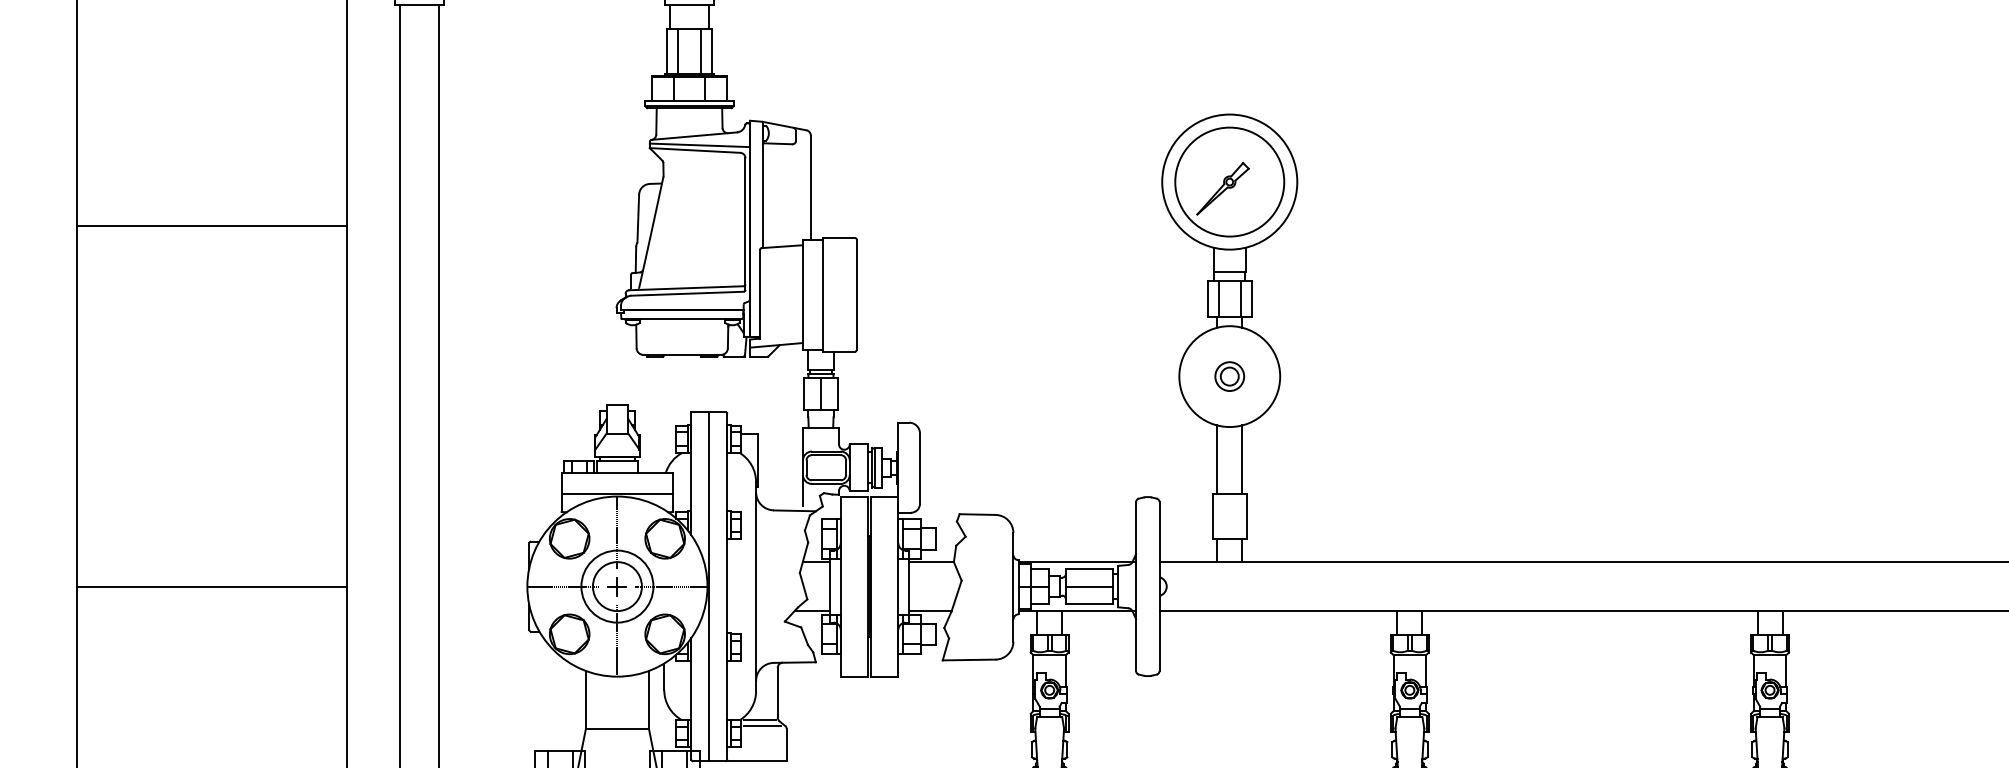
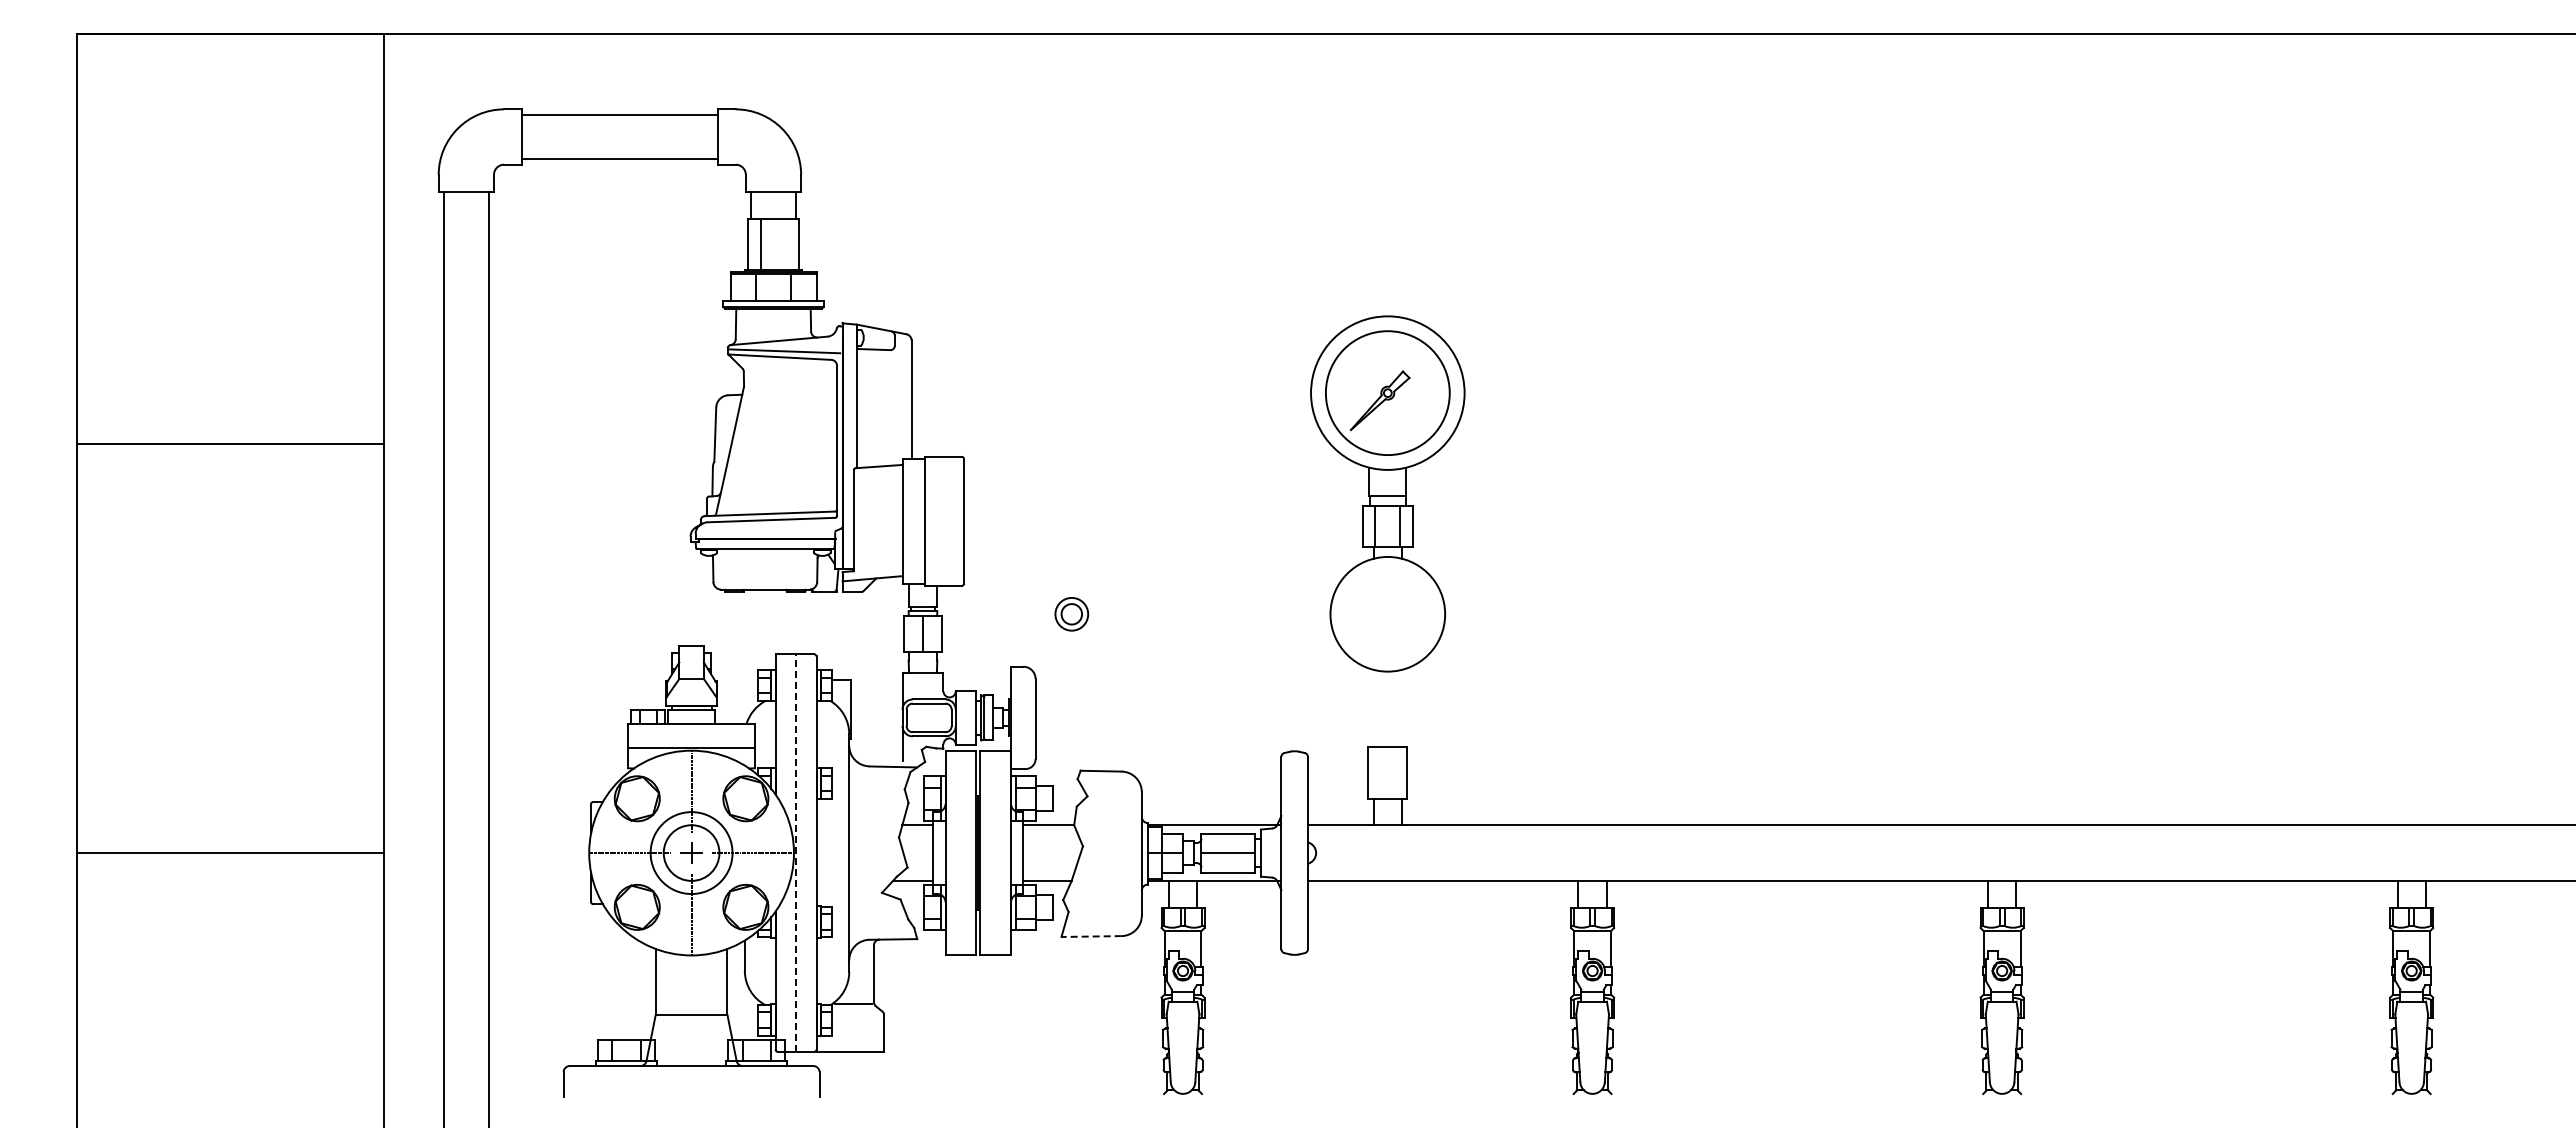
line: (700, 51) -> (786, 244), removed
part: (1229, 376) -> (1071, 614), moved
line: (1217, 459) -> (1373, 708), removed
line: (1241, 459) -> (1401, 708), removed
line: (709, 586) -> (796, 853), solid -> dashed
line: (969, 659) -> (1091, 936), solid -> dashed
line: (762, 725) -> (856, 1011), removed

